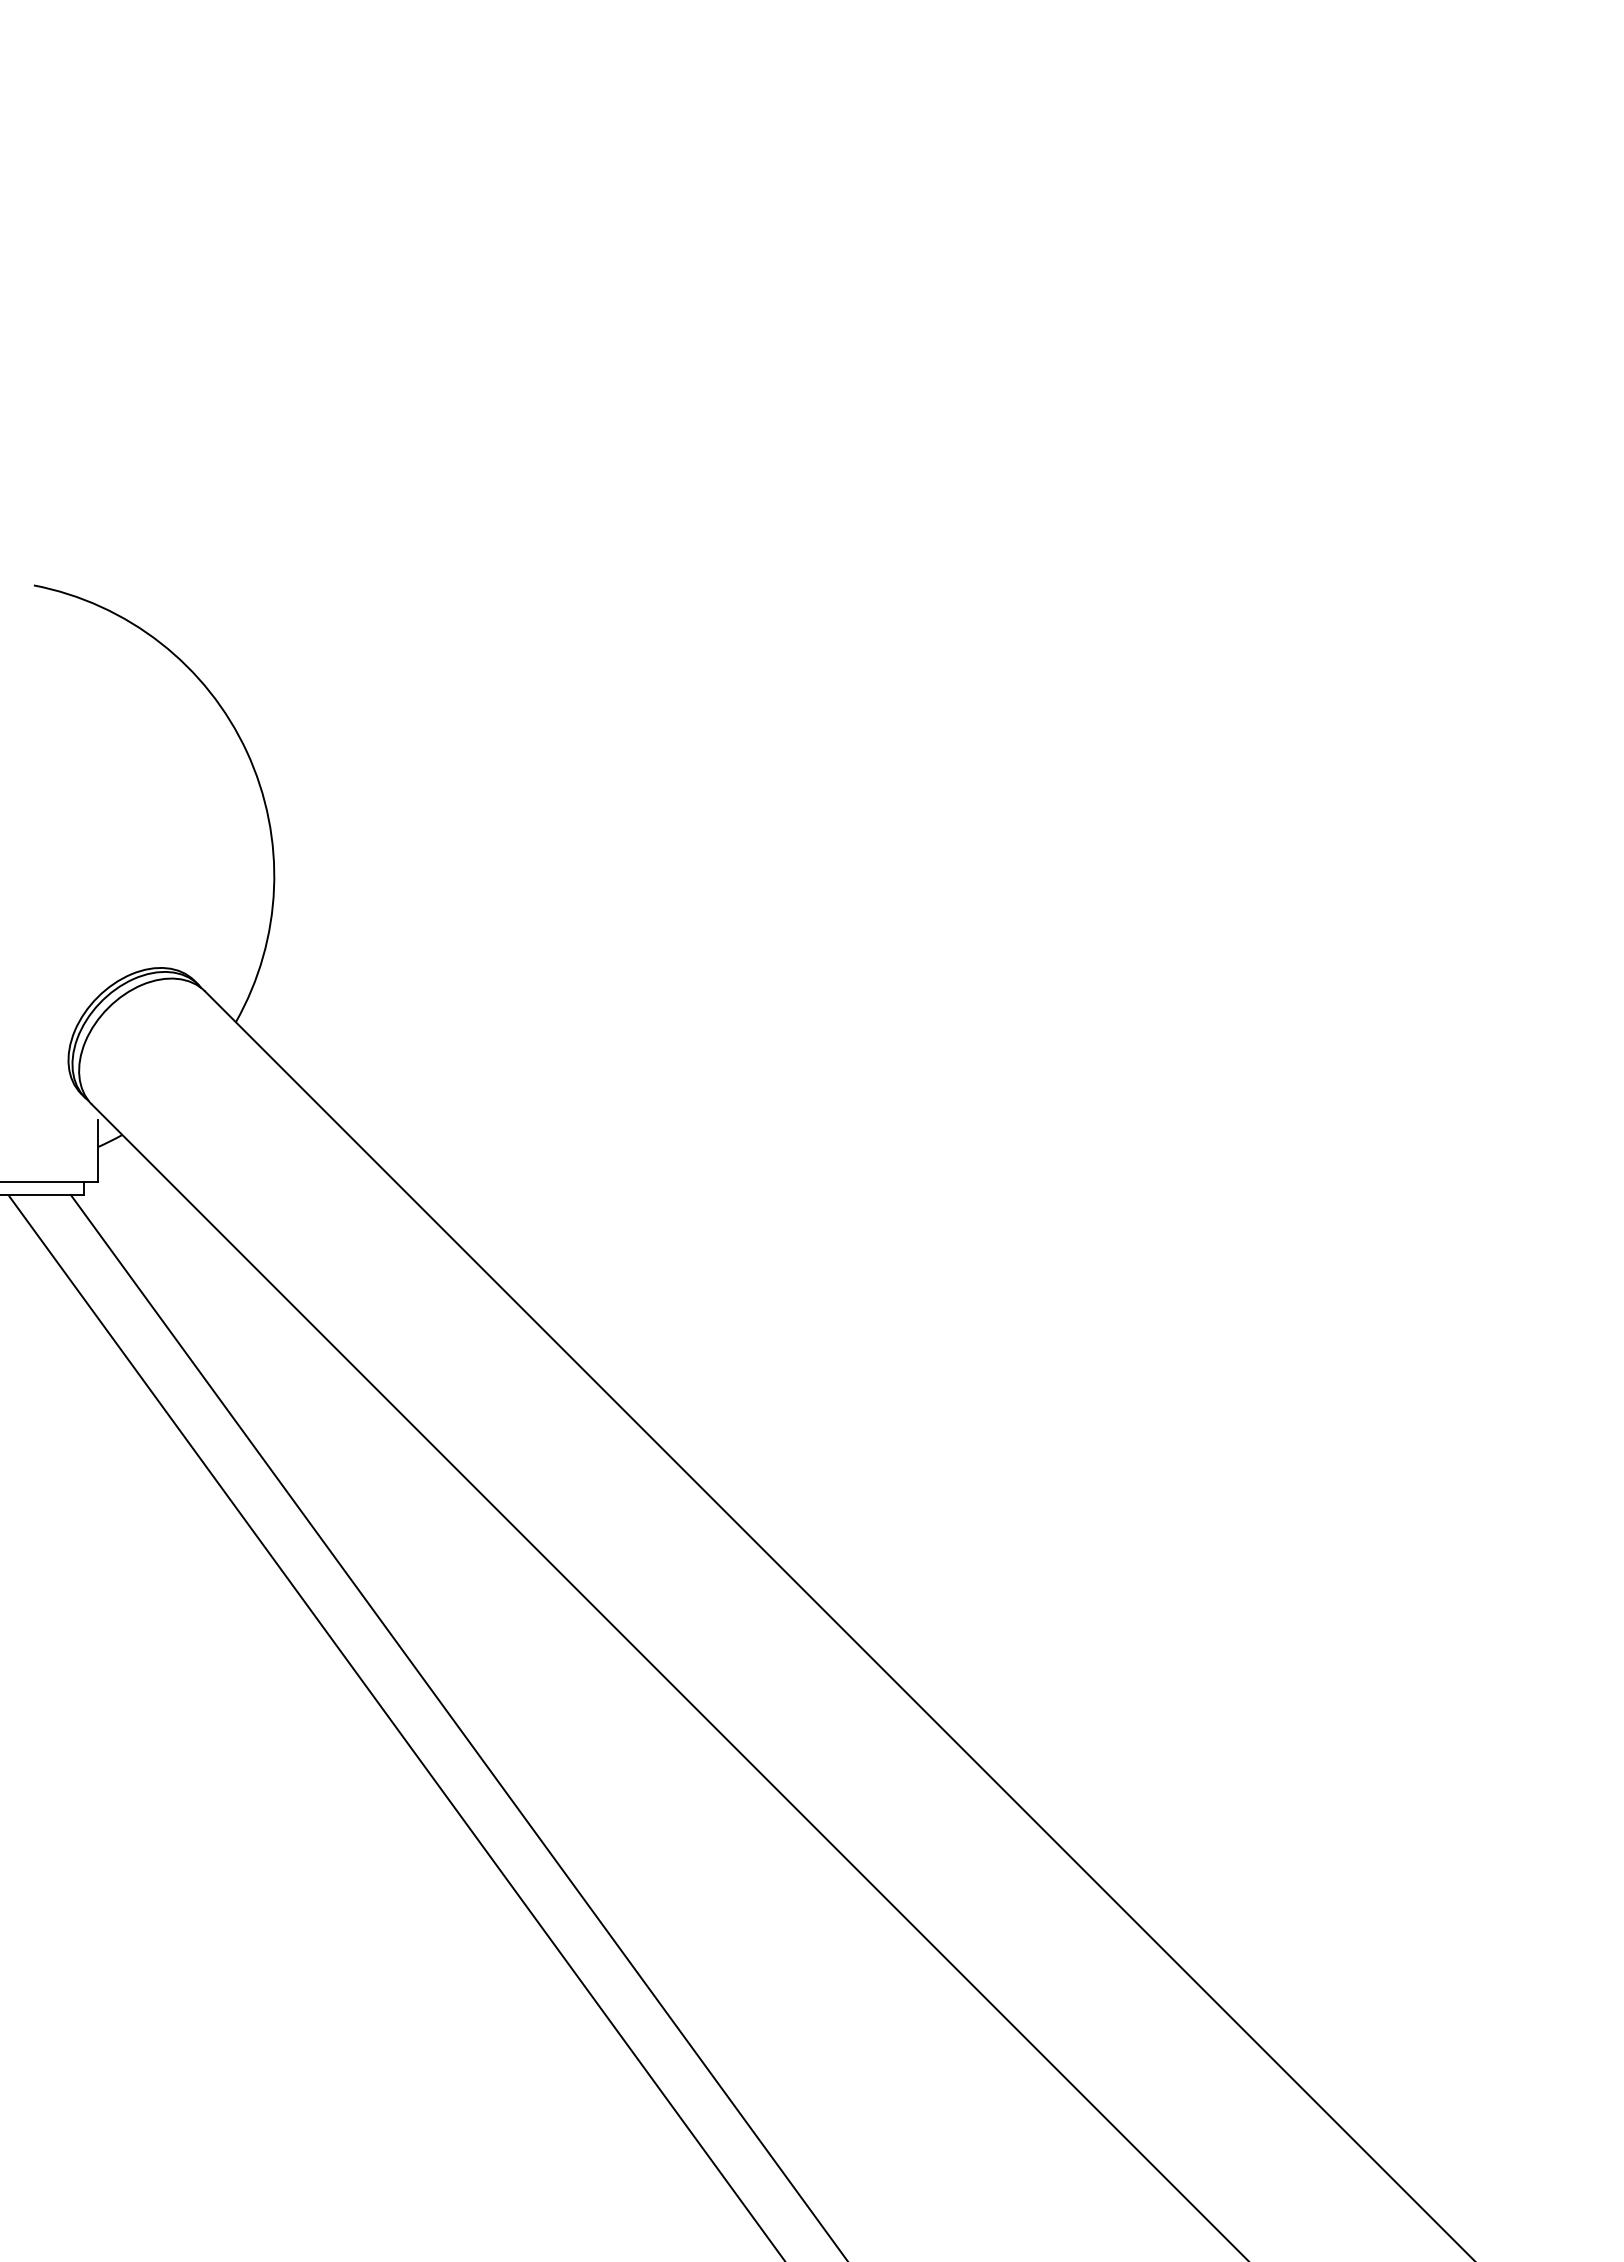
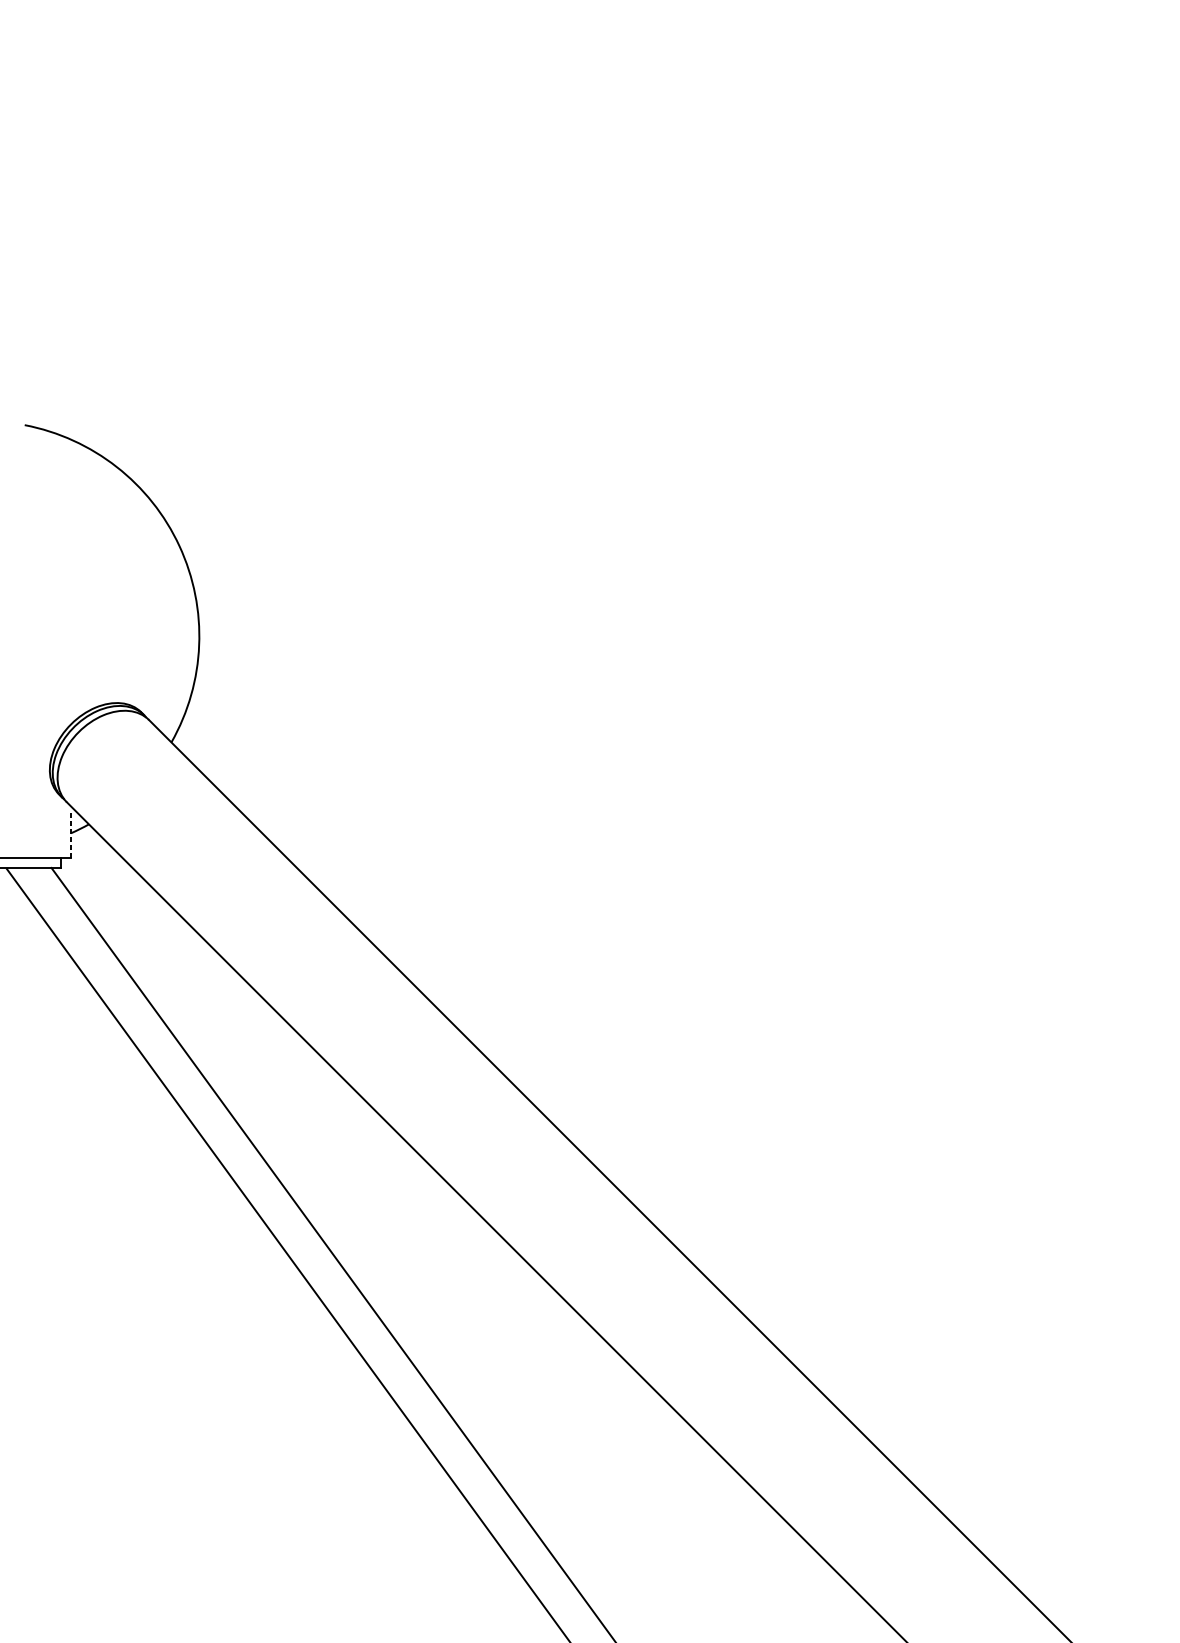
line: (97, 1151) -> (70, 836), solid -> dashed

